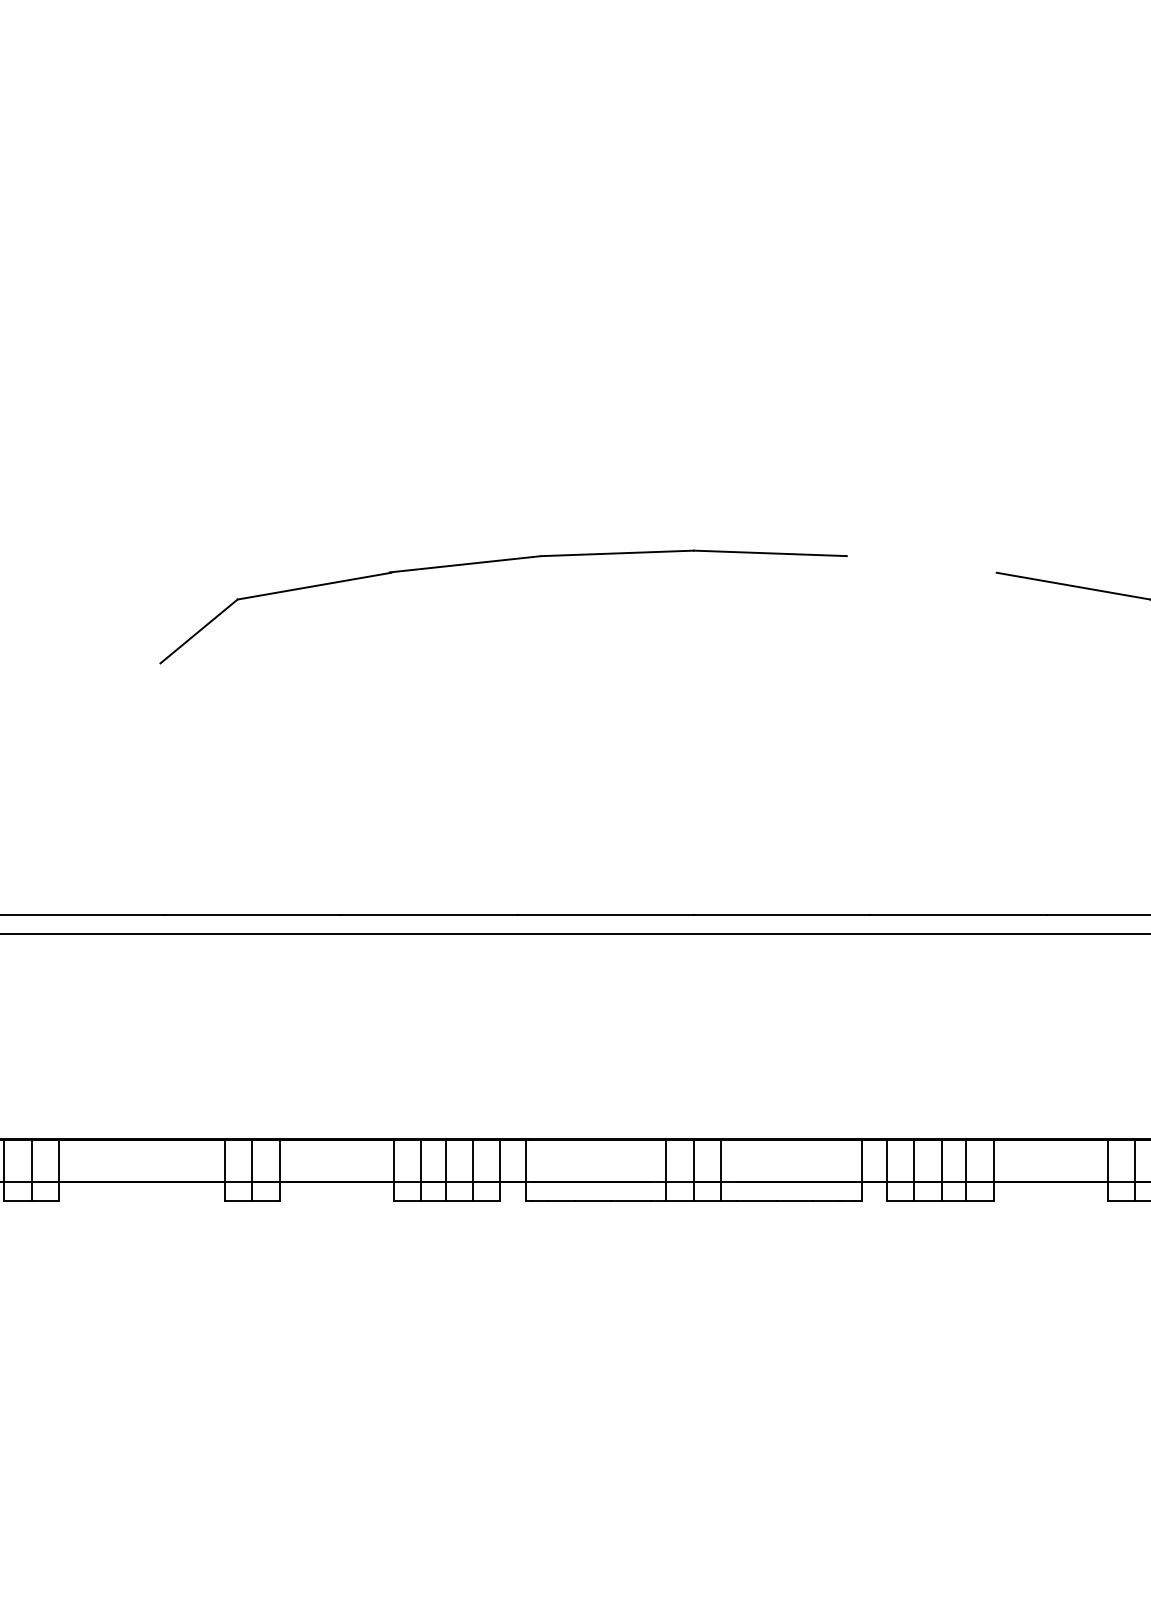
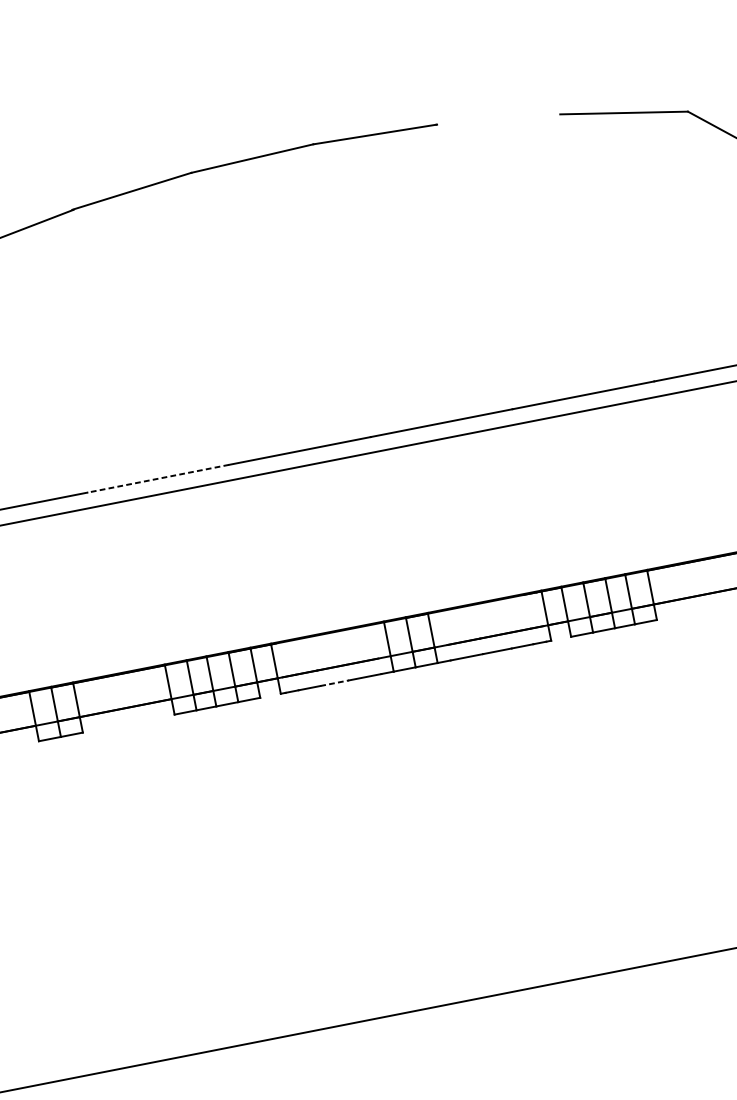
line: (429, 914) -> (158, 478), solid -> dashed
line: (592, 1201) -> (334, 683), solid -> dashed

